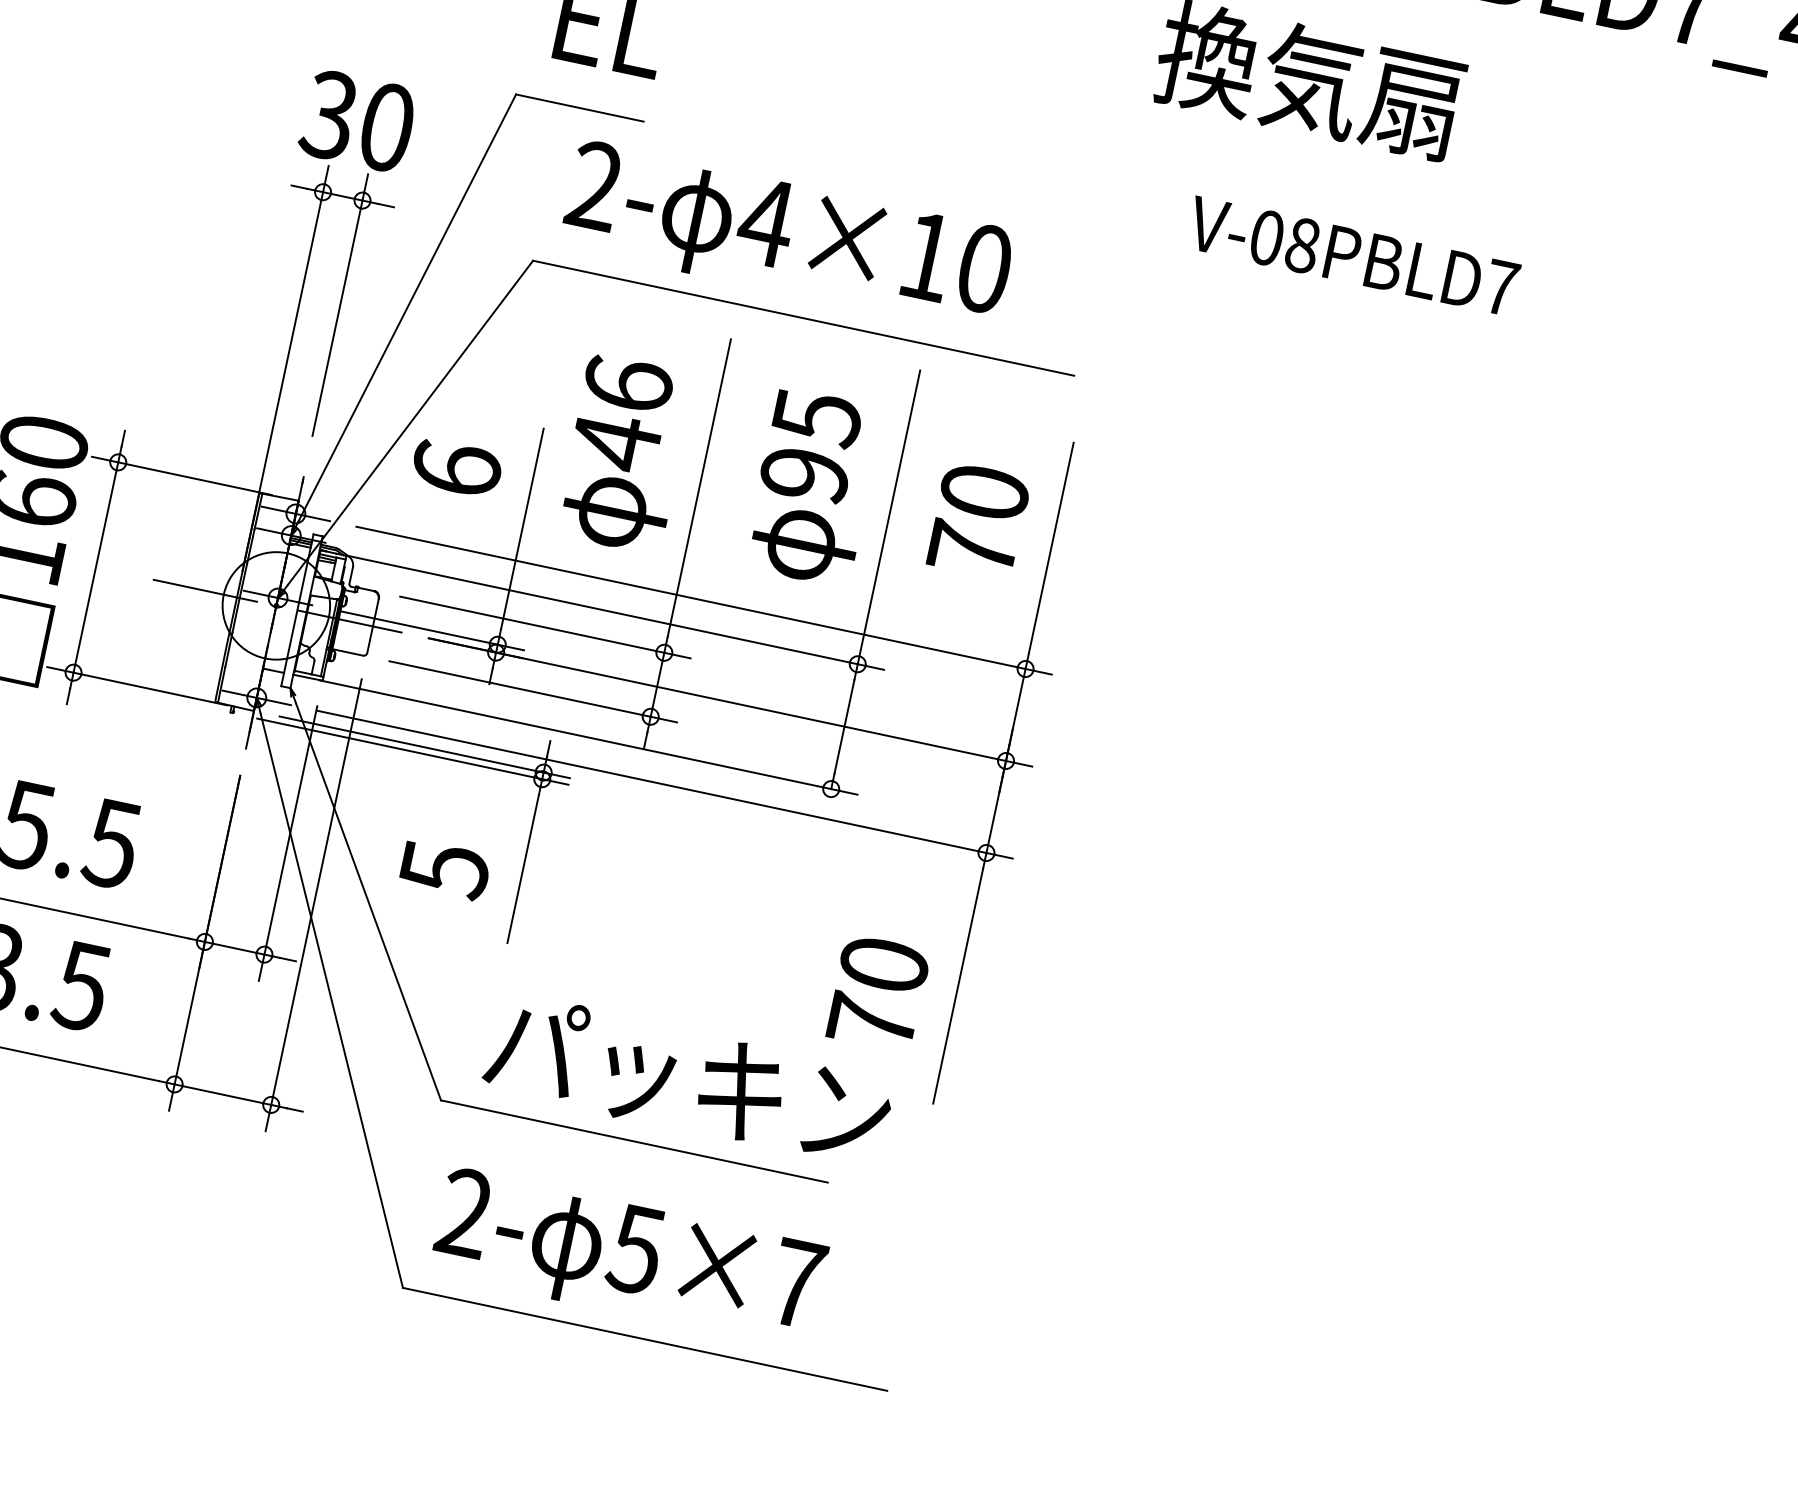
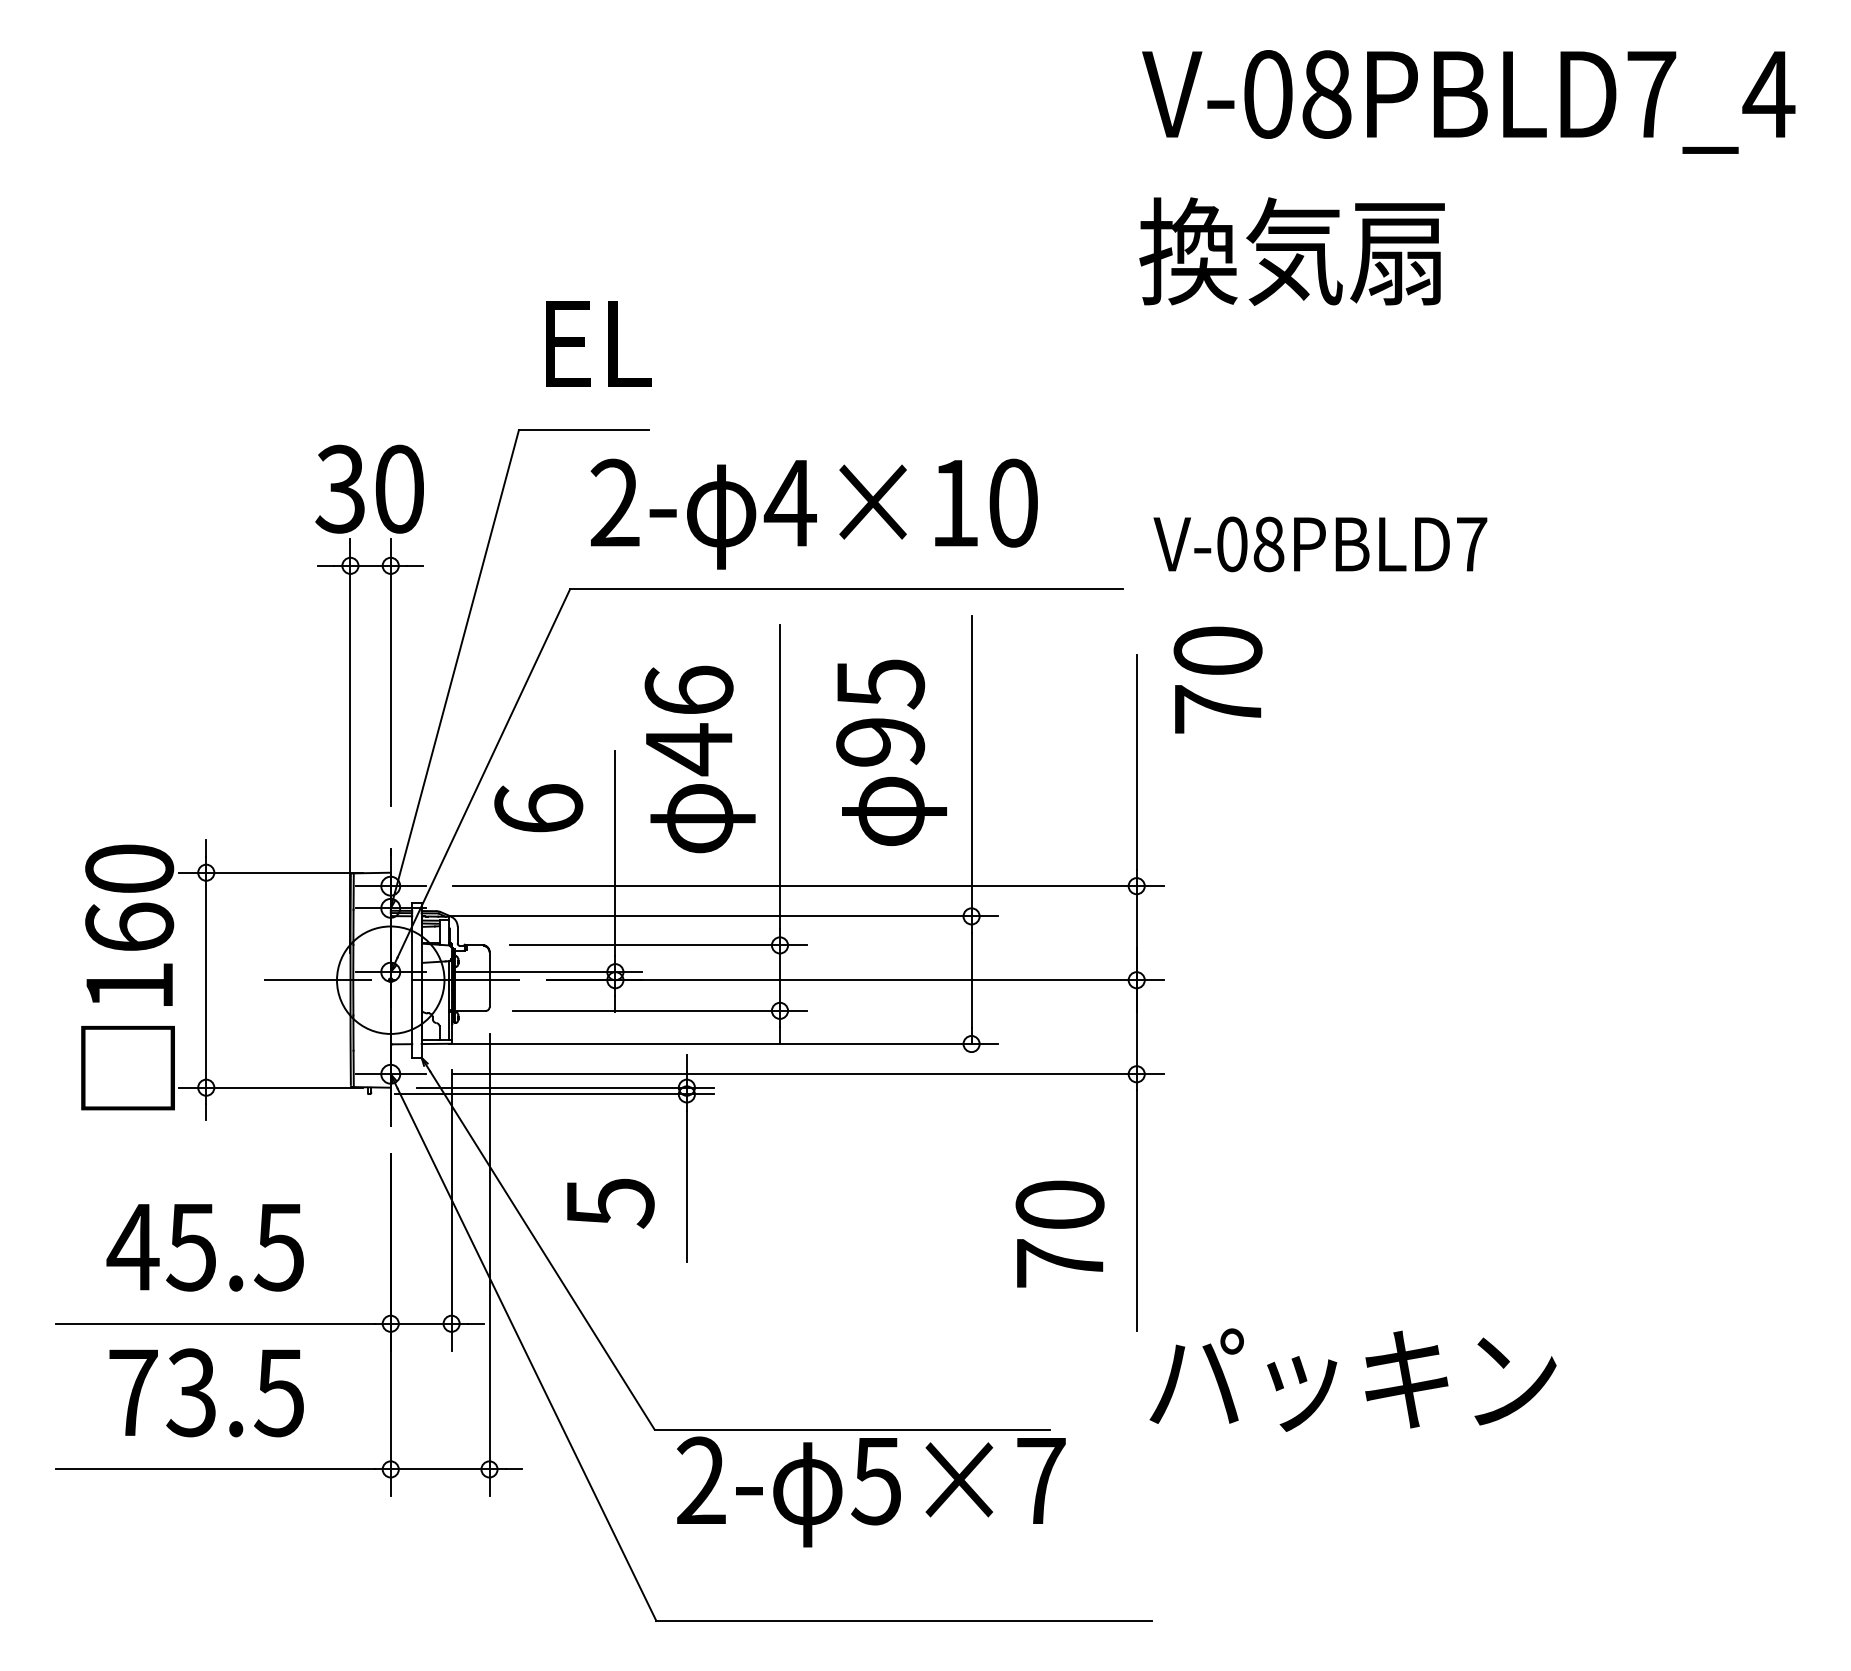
text: (1353, 256) -> (1320, 544), moved
text: (978, 520) -> (1217, 679), moved
text: (688, 1080) -> (1352, 1379), moved
text: (629, 1258) -> (871, 1491), moved

